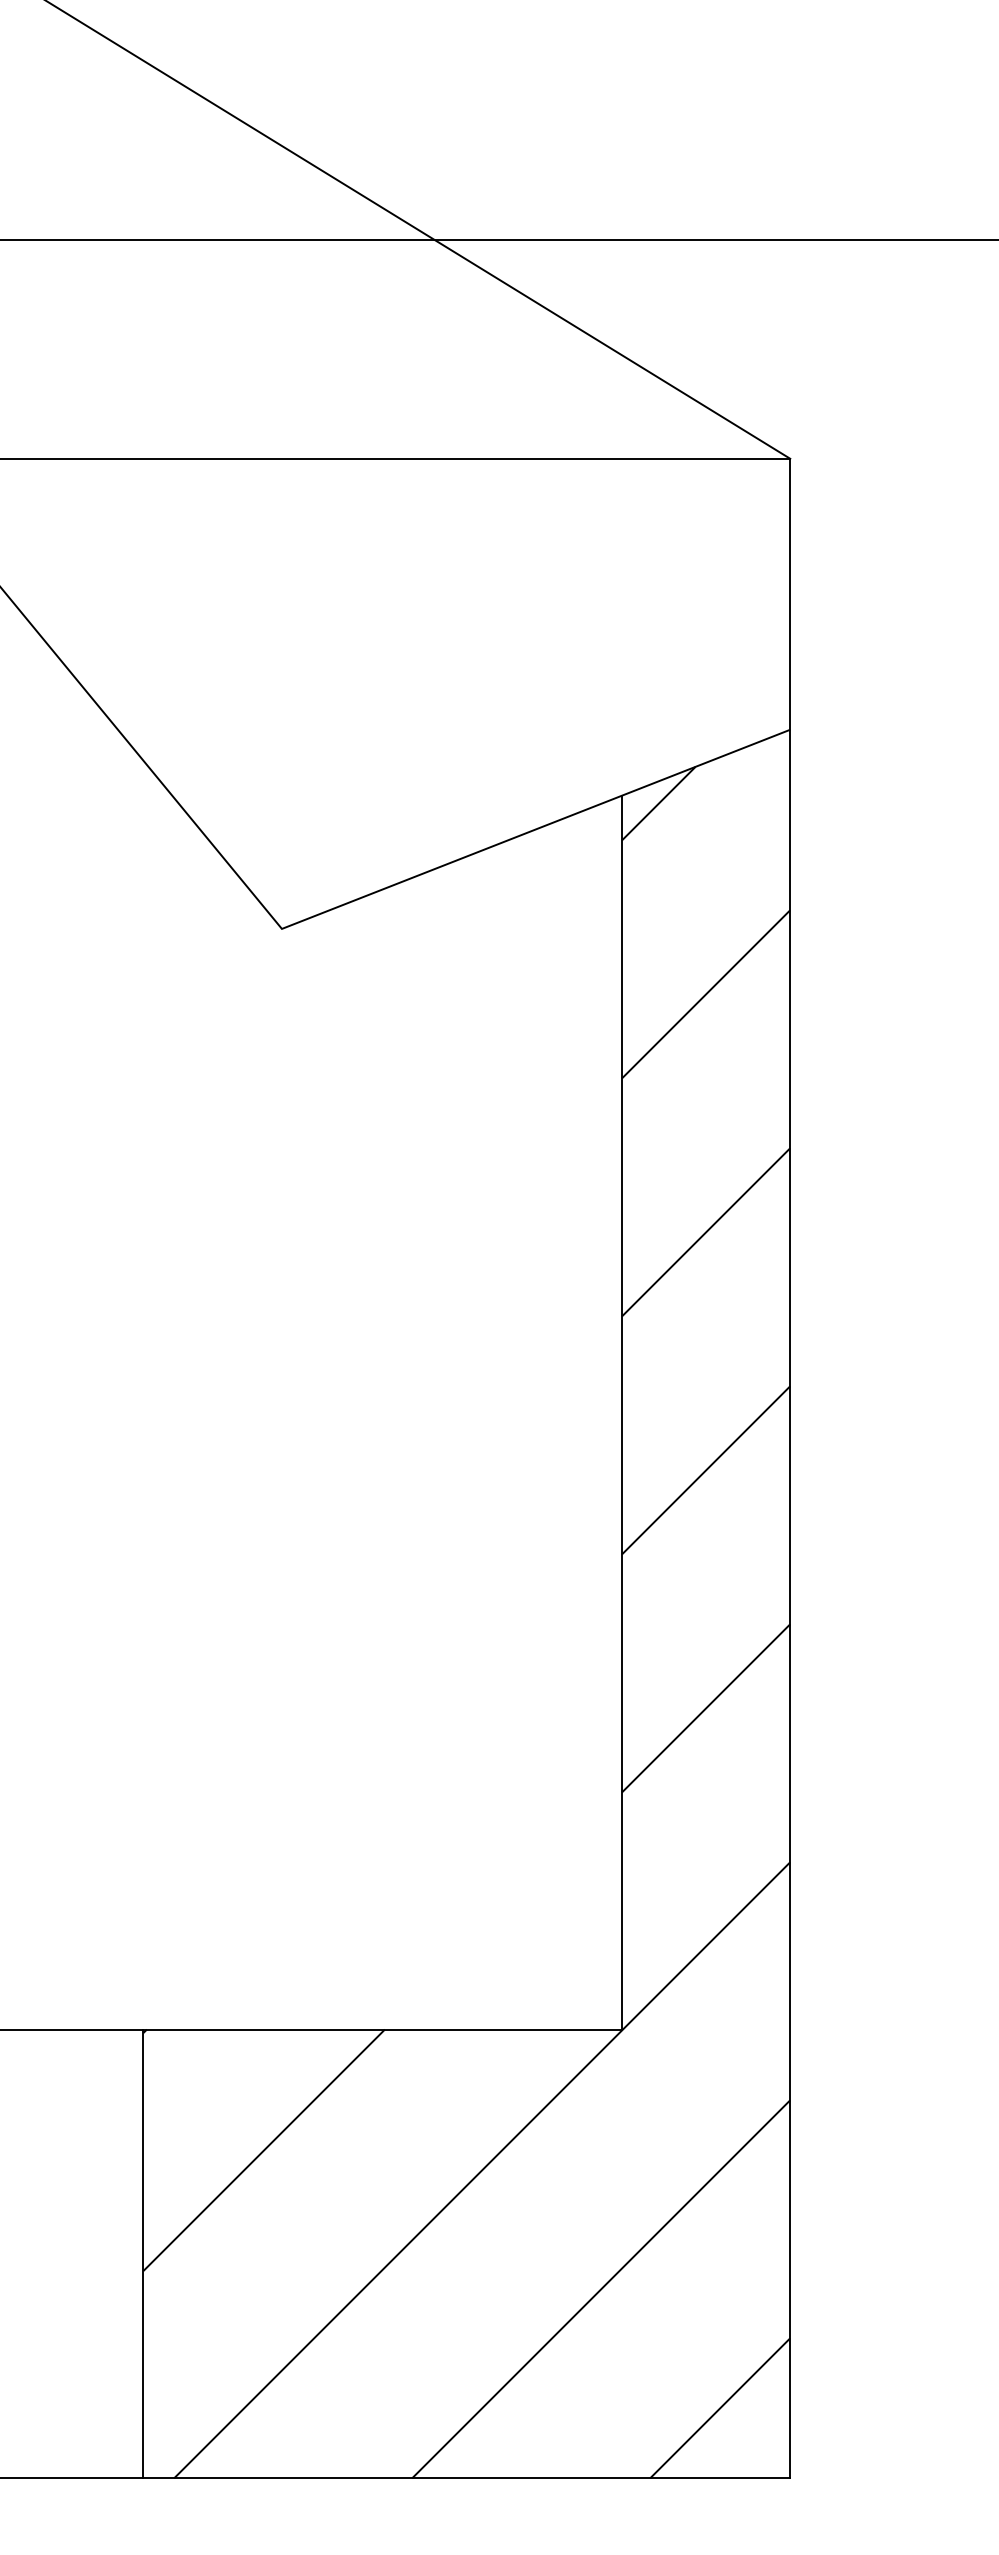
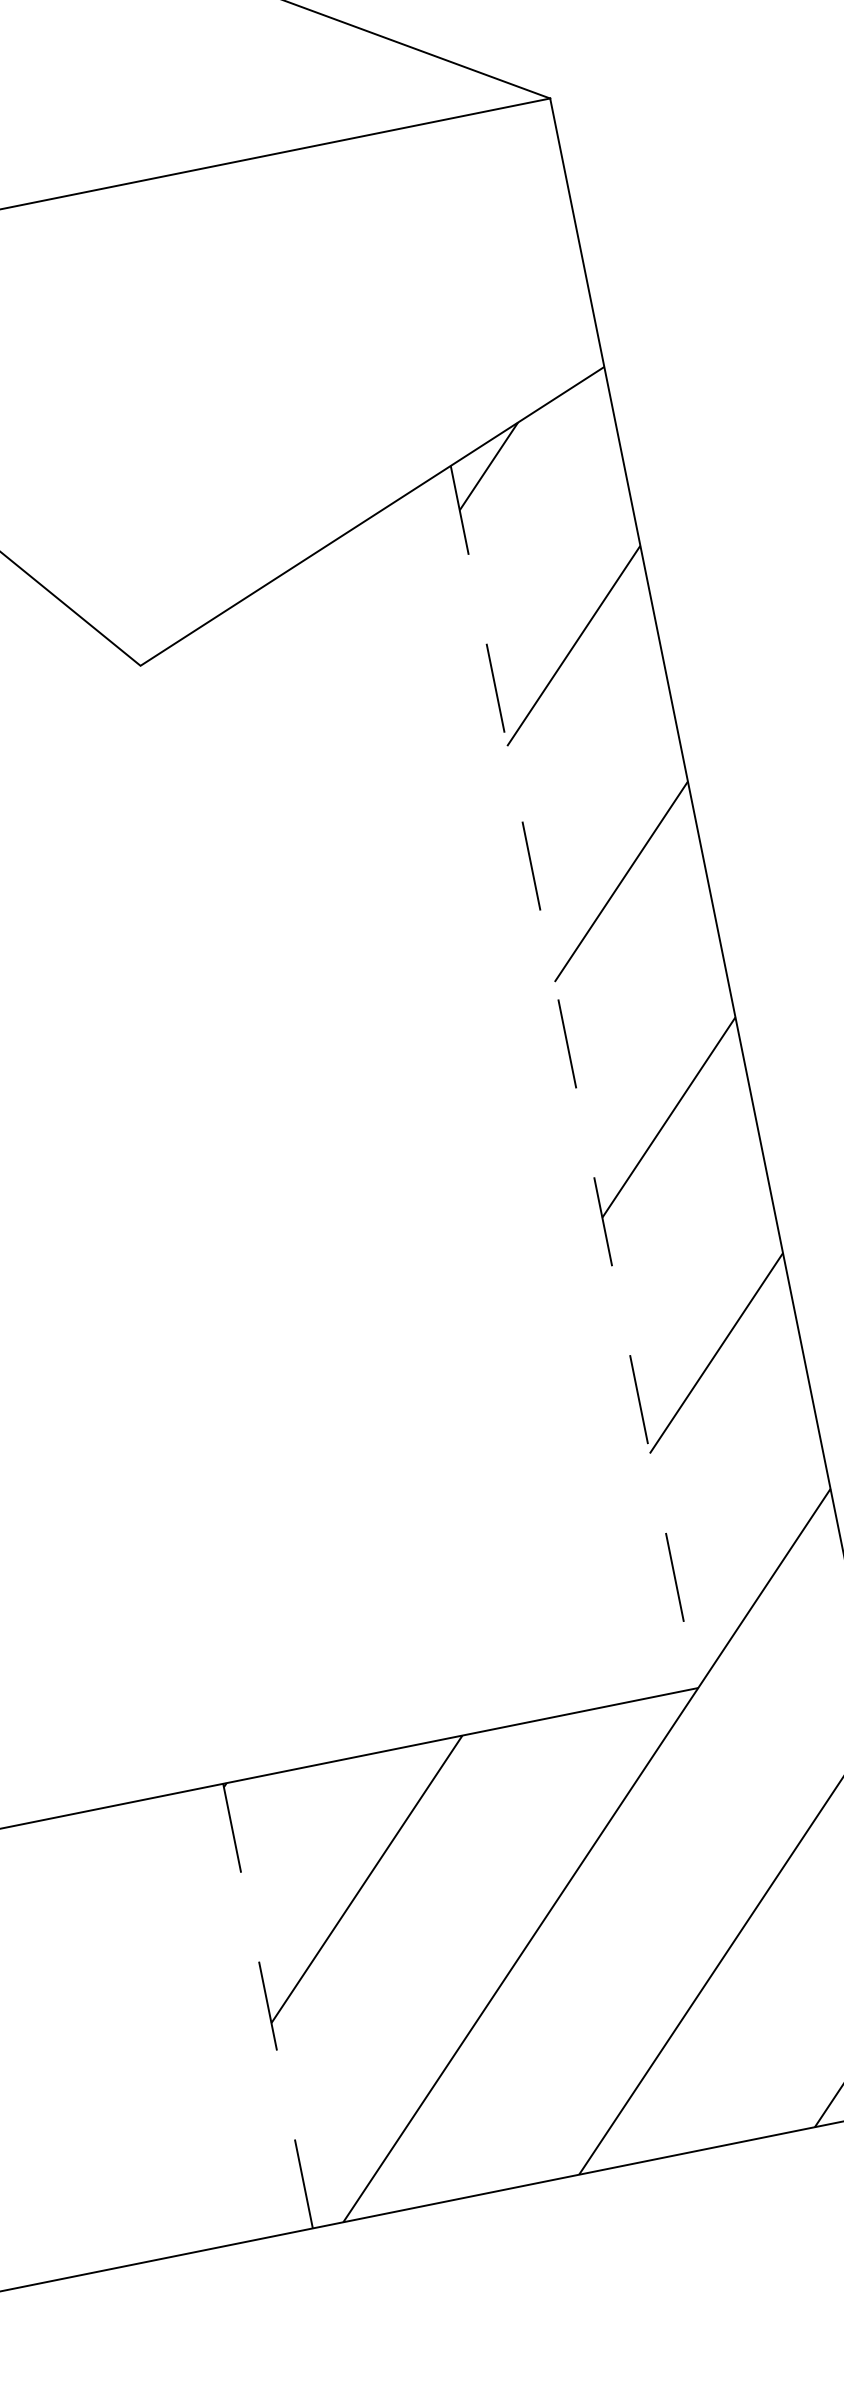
line: (621, 1412) -> (573, 1077), solid -> dashed
line: (143, 2253) -> (267, 2005), solid -> dashed

